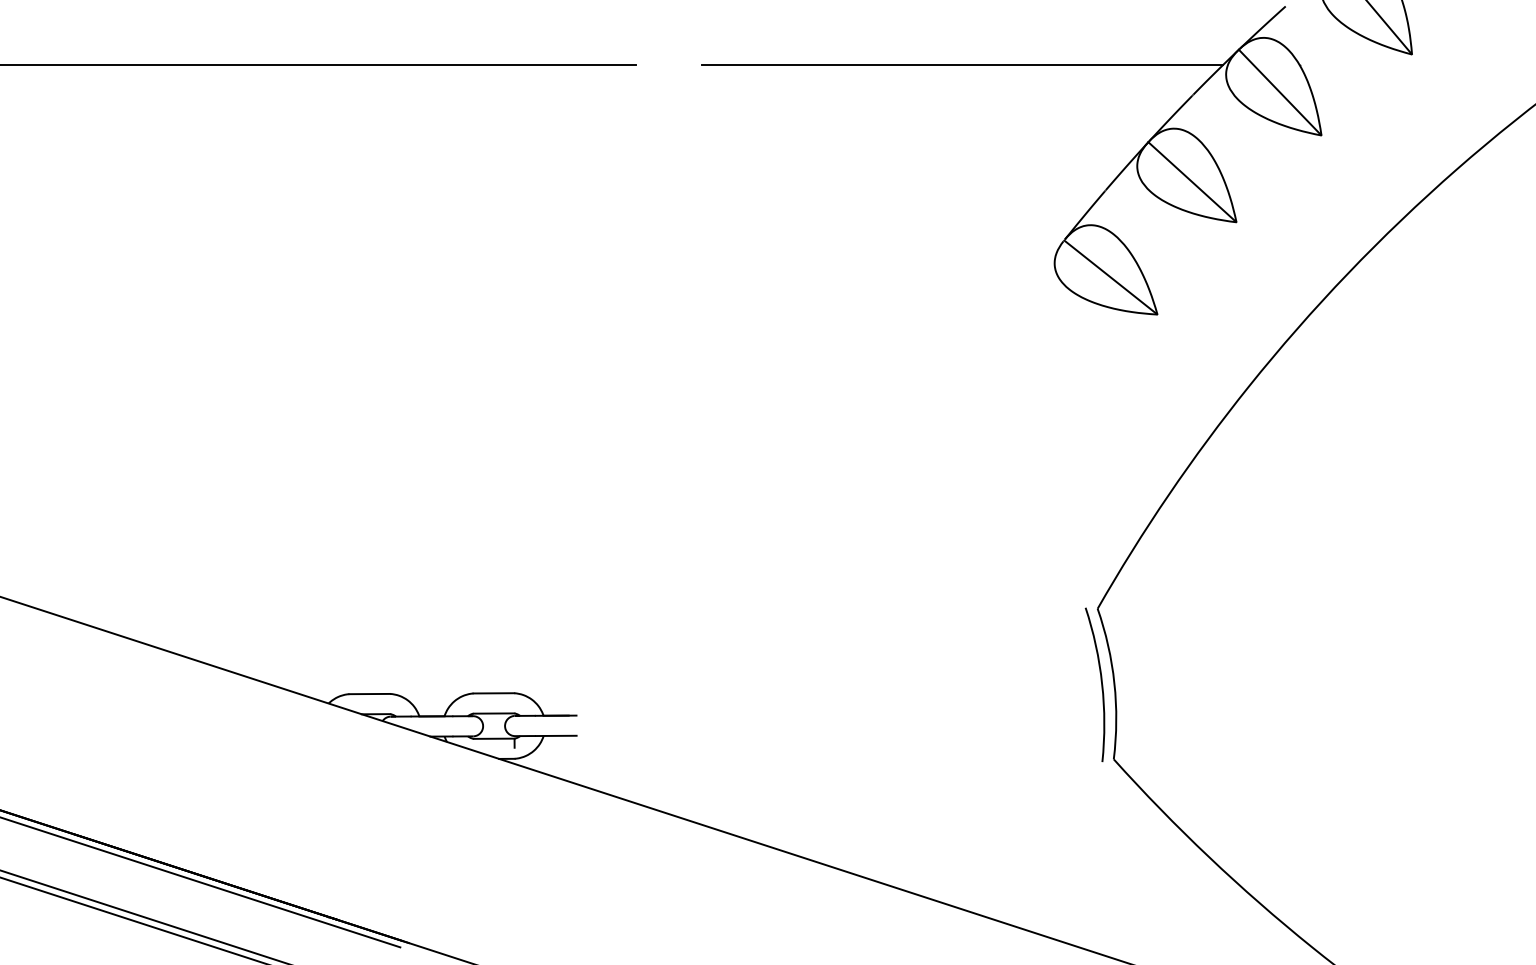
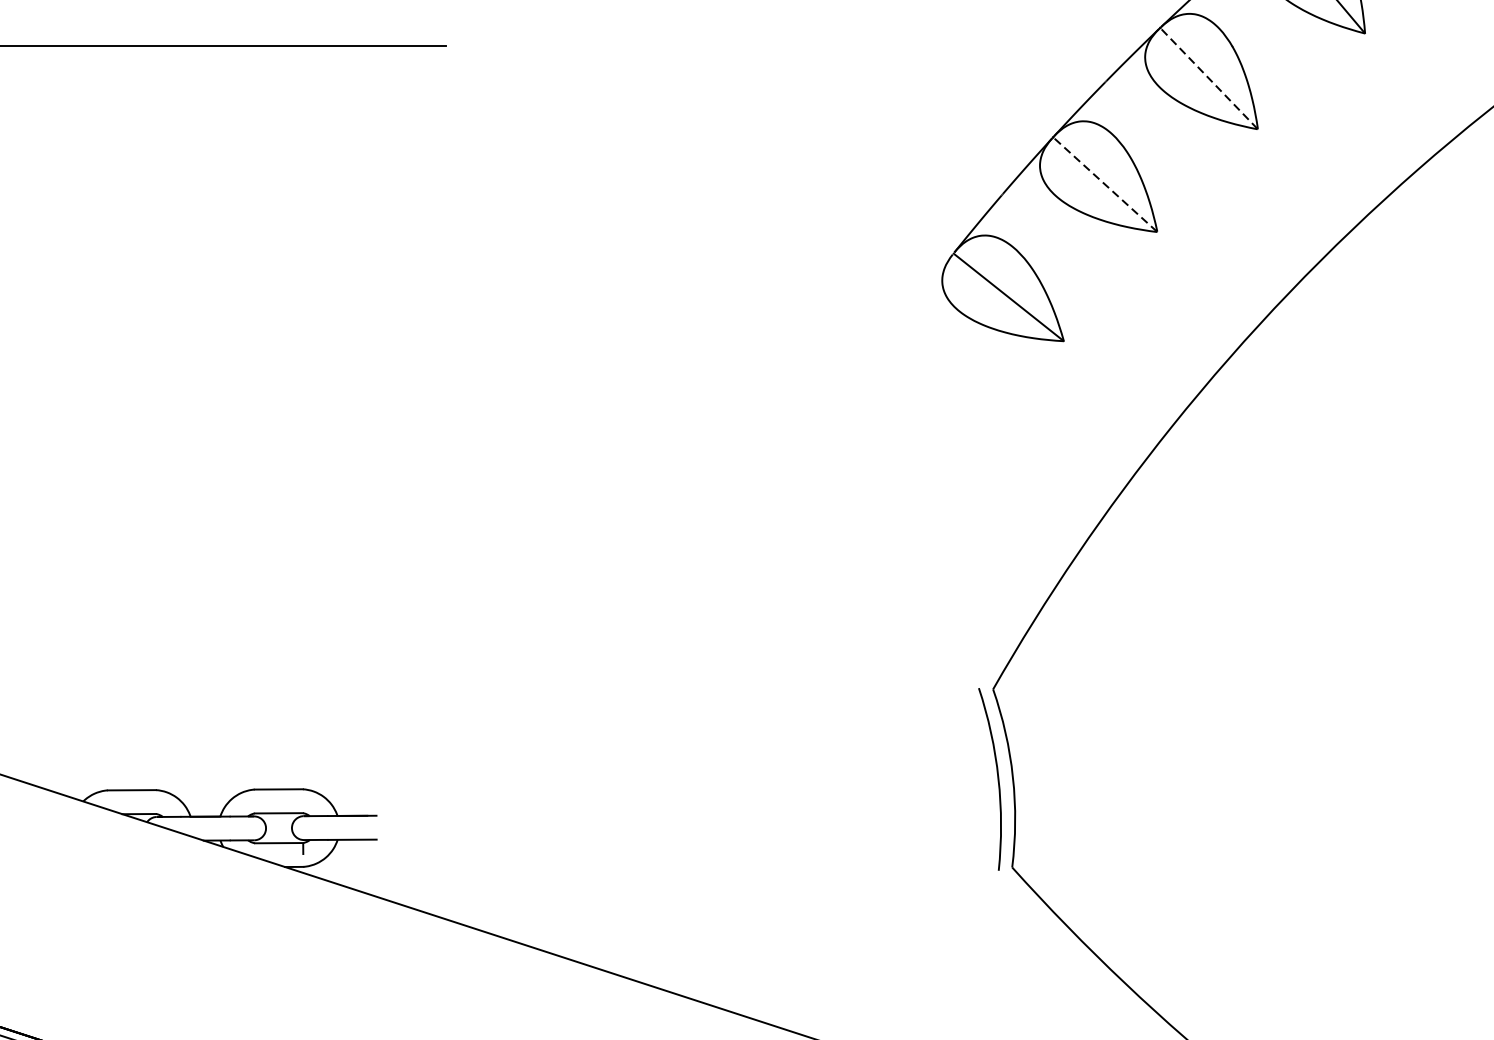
line: (961, 65) -> (832, 46), removed
line: (1279, 92) -> (1208, 78), solid -> dashed
line: (1192, 181) -> (1105, 183), solid -> dashed

